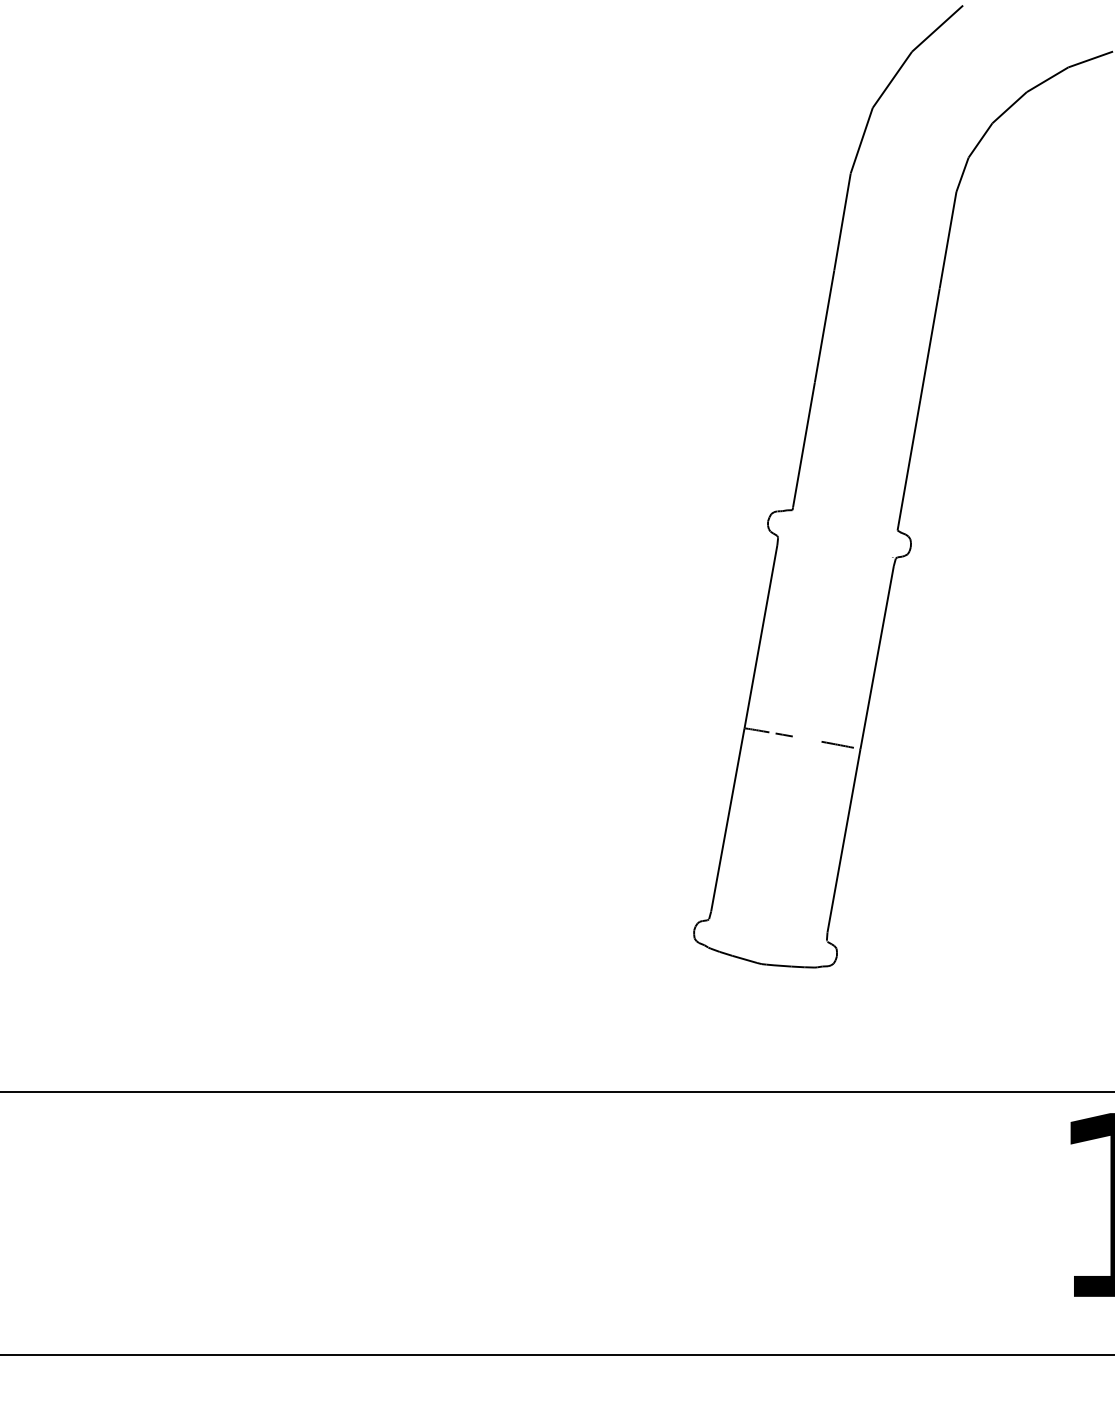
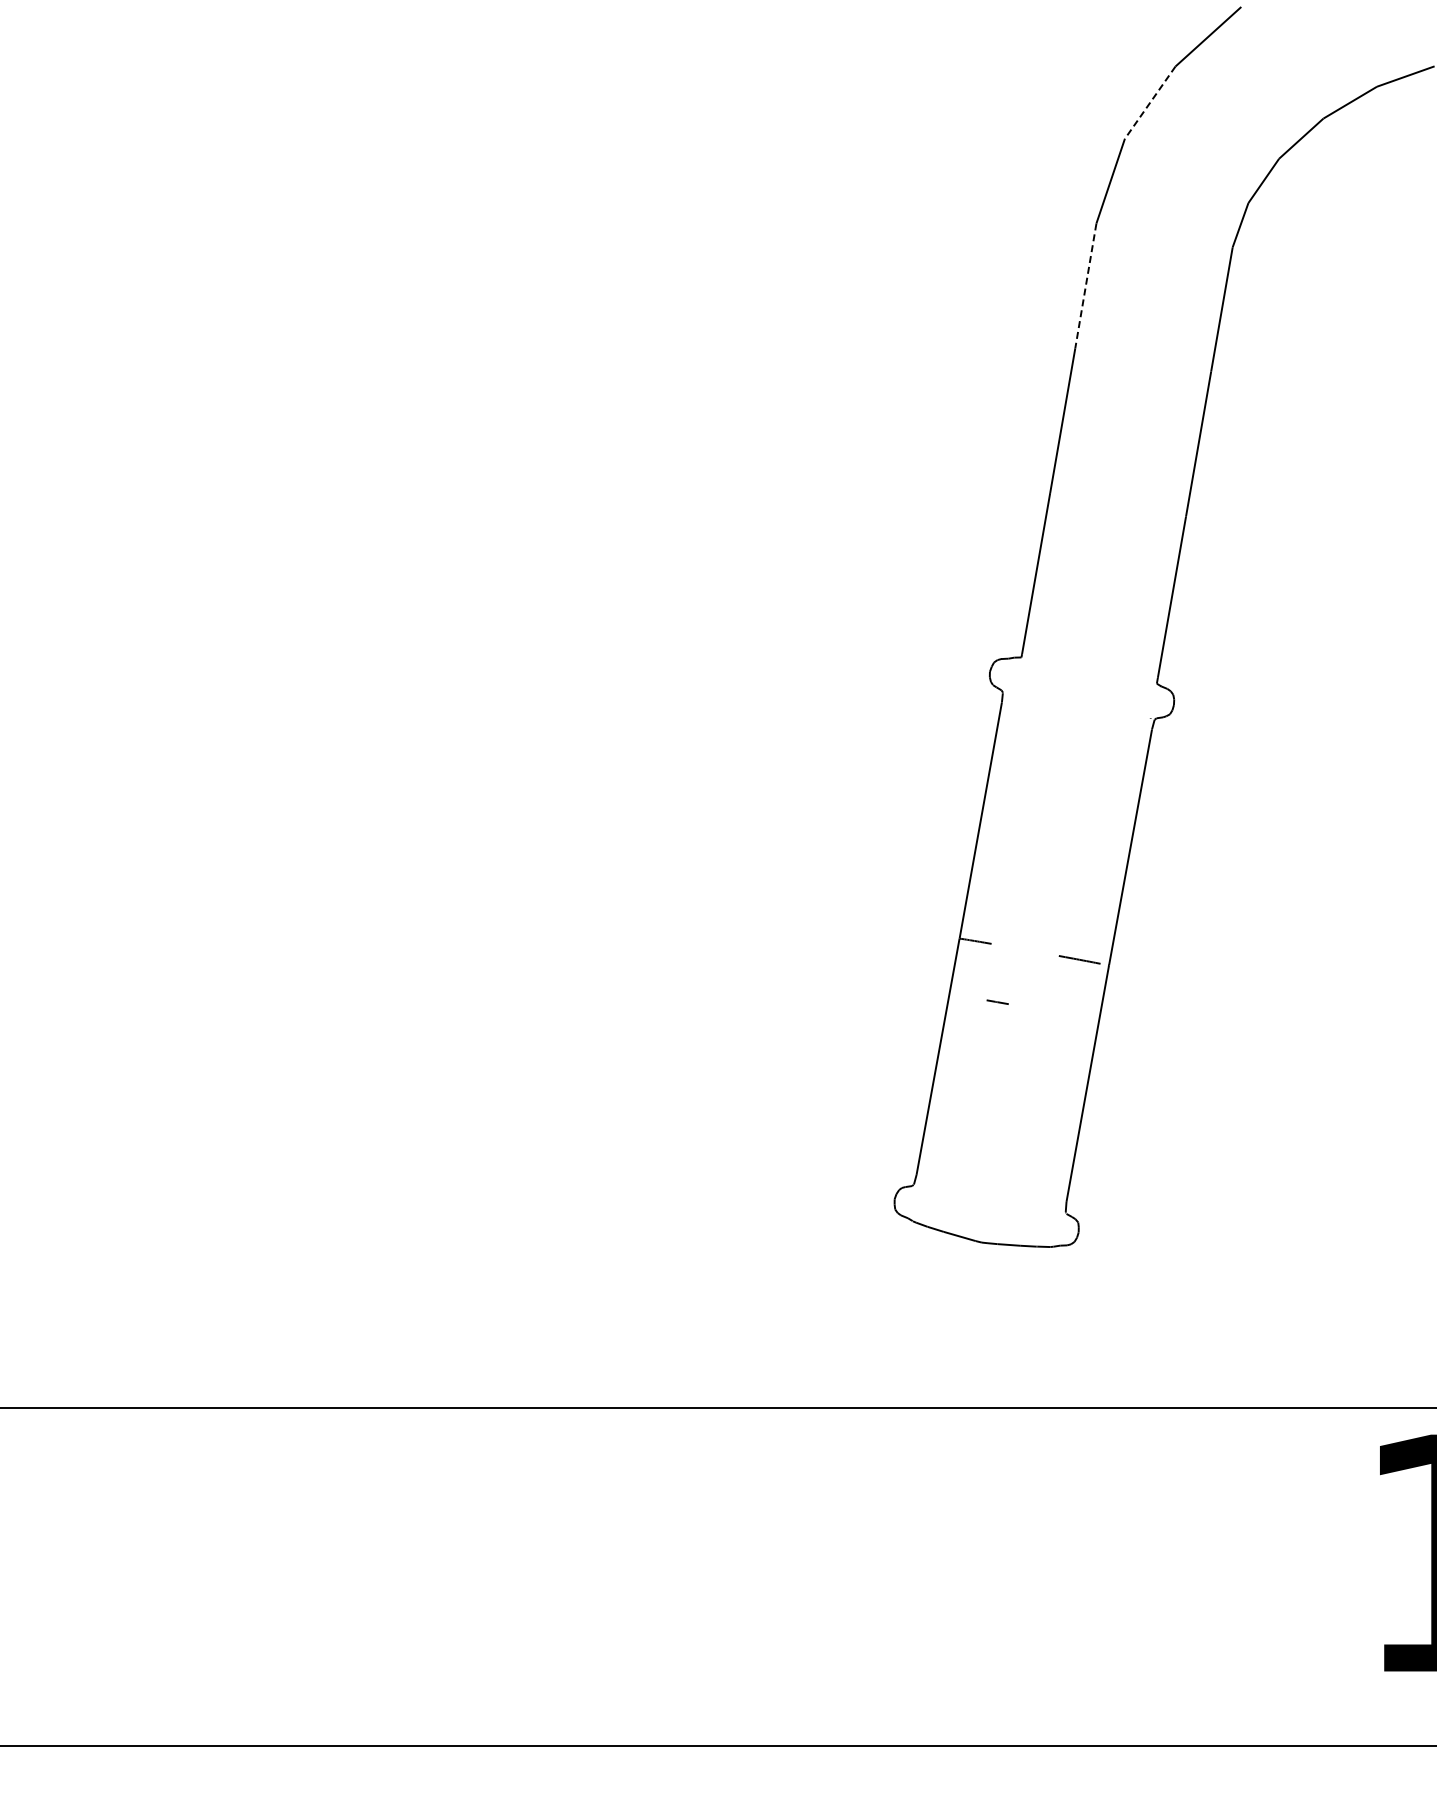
line: (891, 80) -> (1149, 103), solid -> dashed
line: (842, 222) -> (1085, 286), solid -> dashed
line: (784, 734) -> (997, 1001), moved

